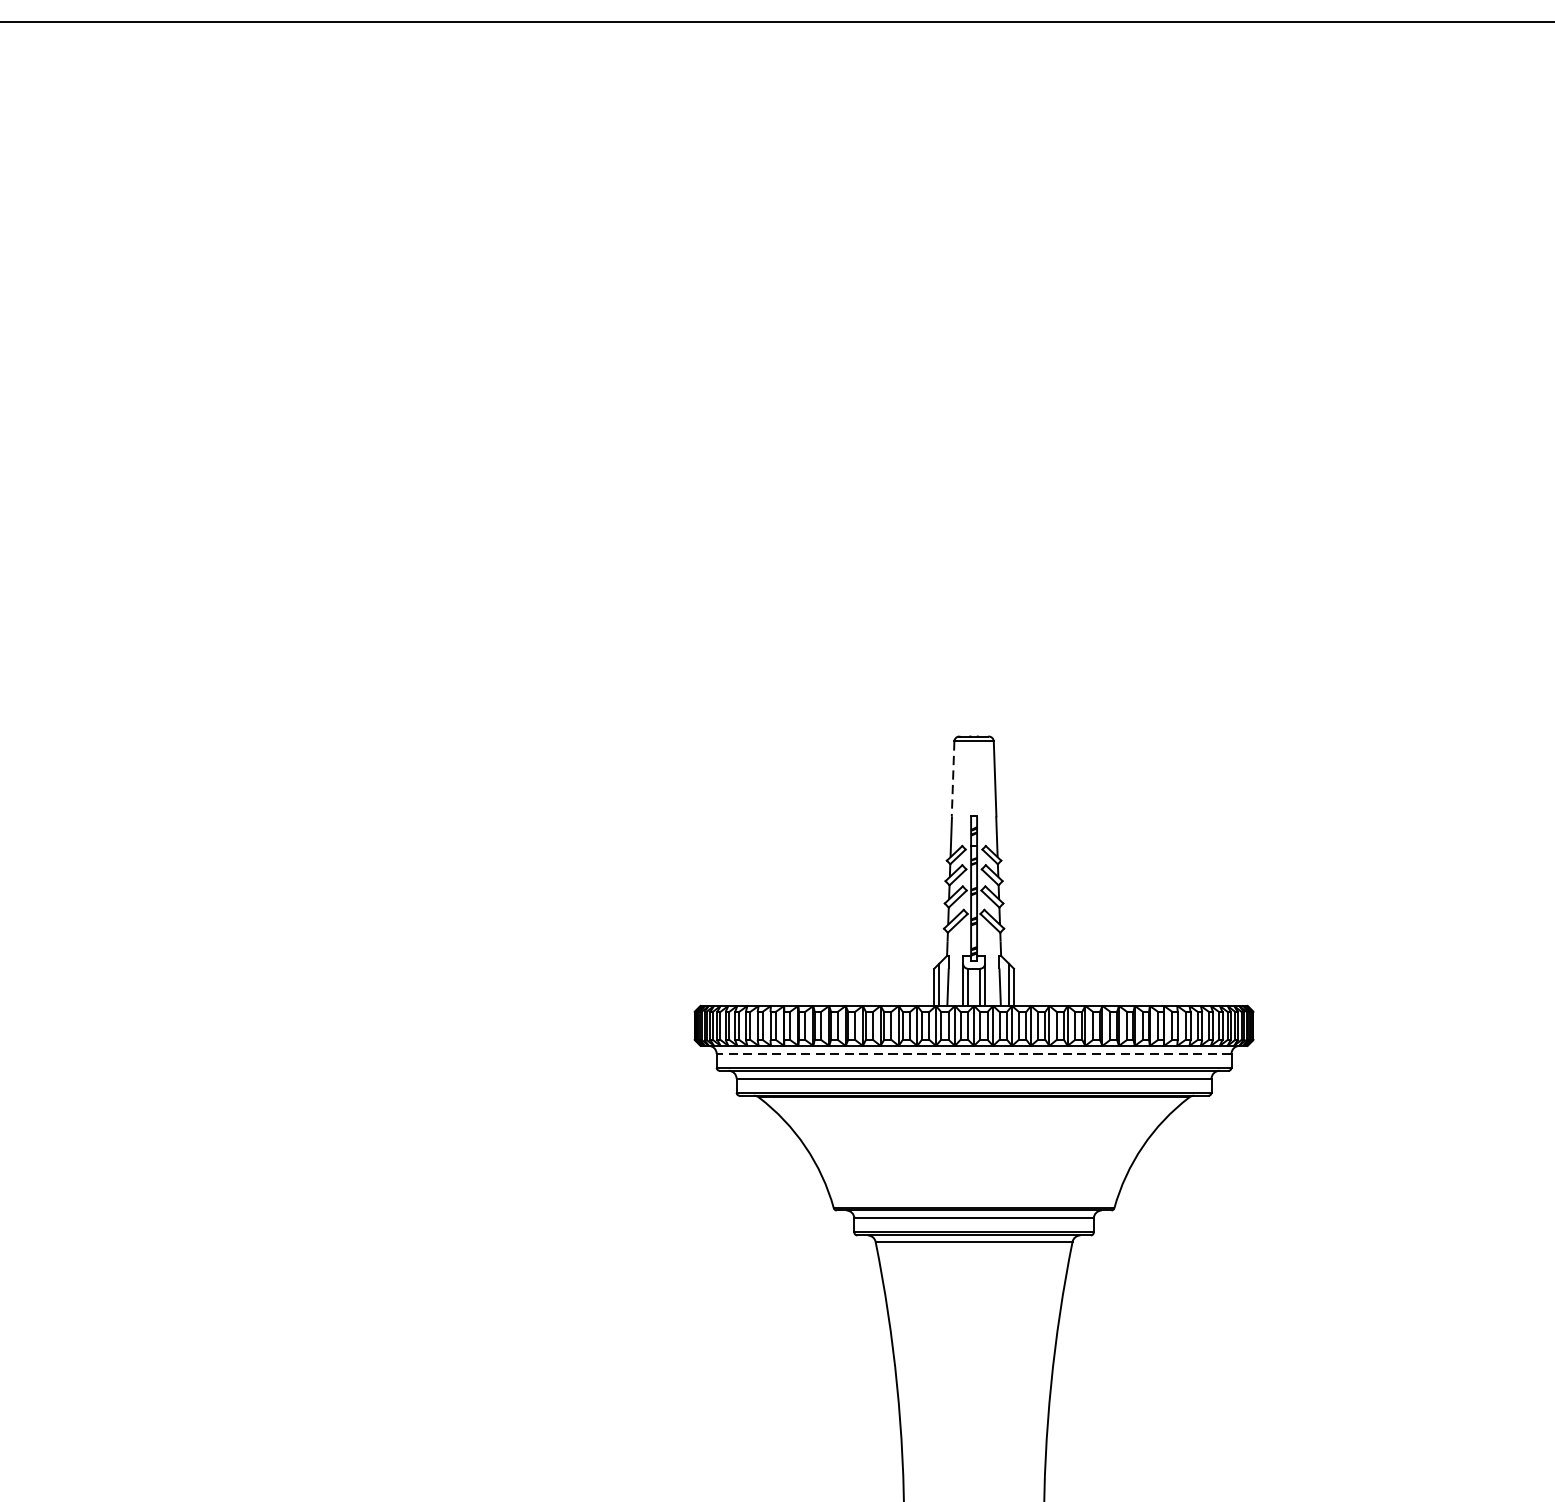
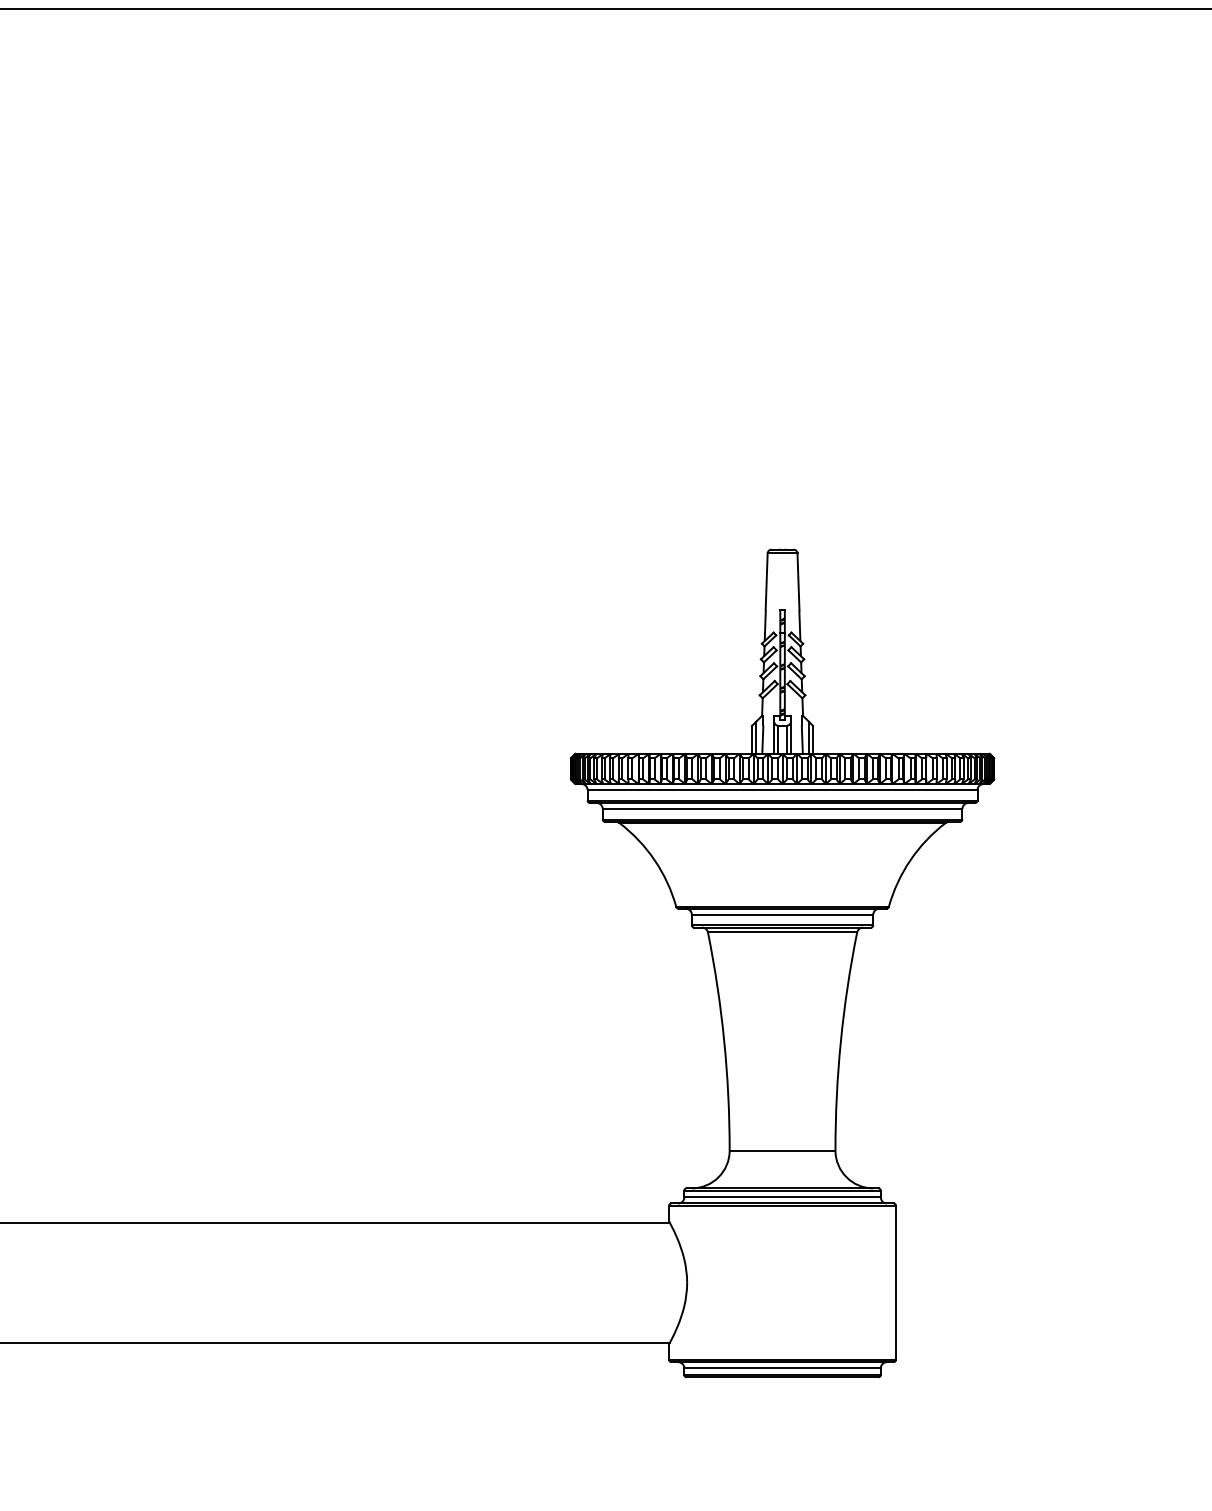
line: (952, 779) -> (766, 582), dashed -> solid
line: (973, 1054) -> (782, 790), dashed -> solid

